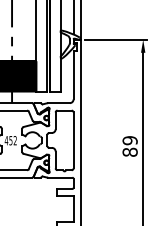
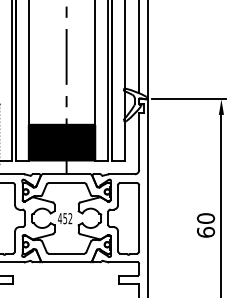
text: (130, 146) -> (206, 225), 89 -> 60

